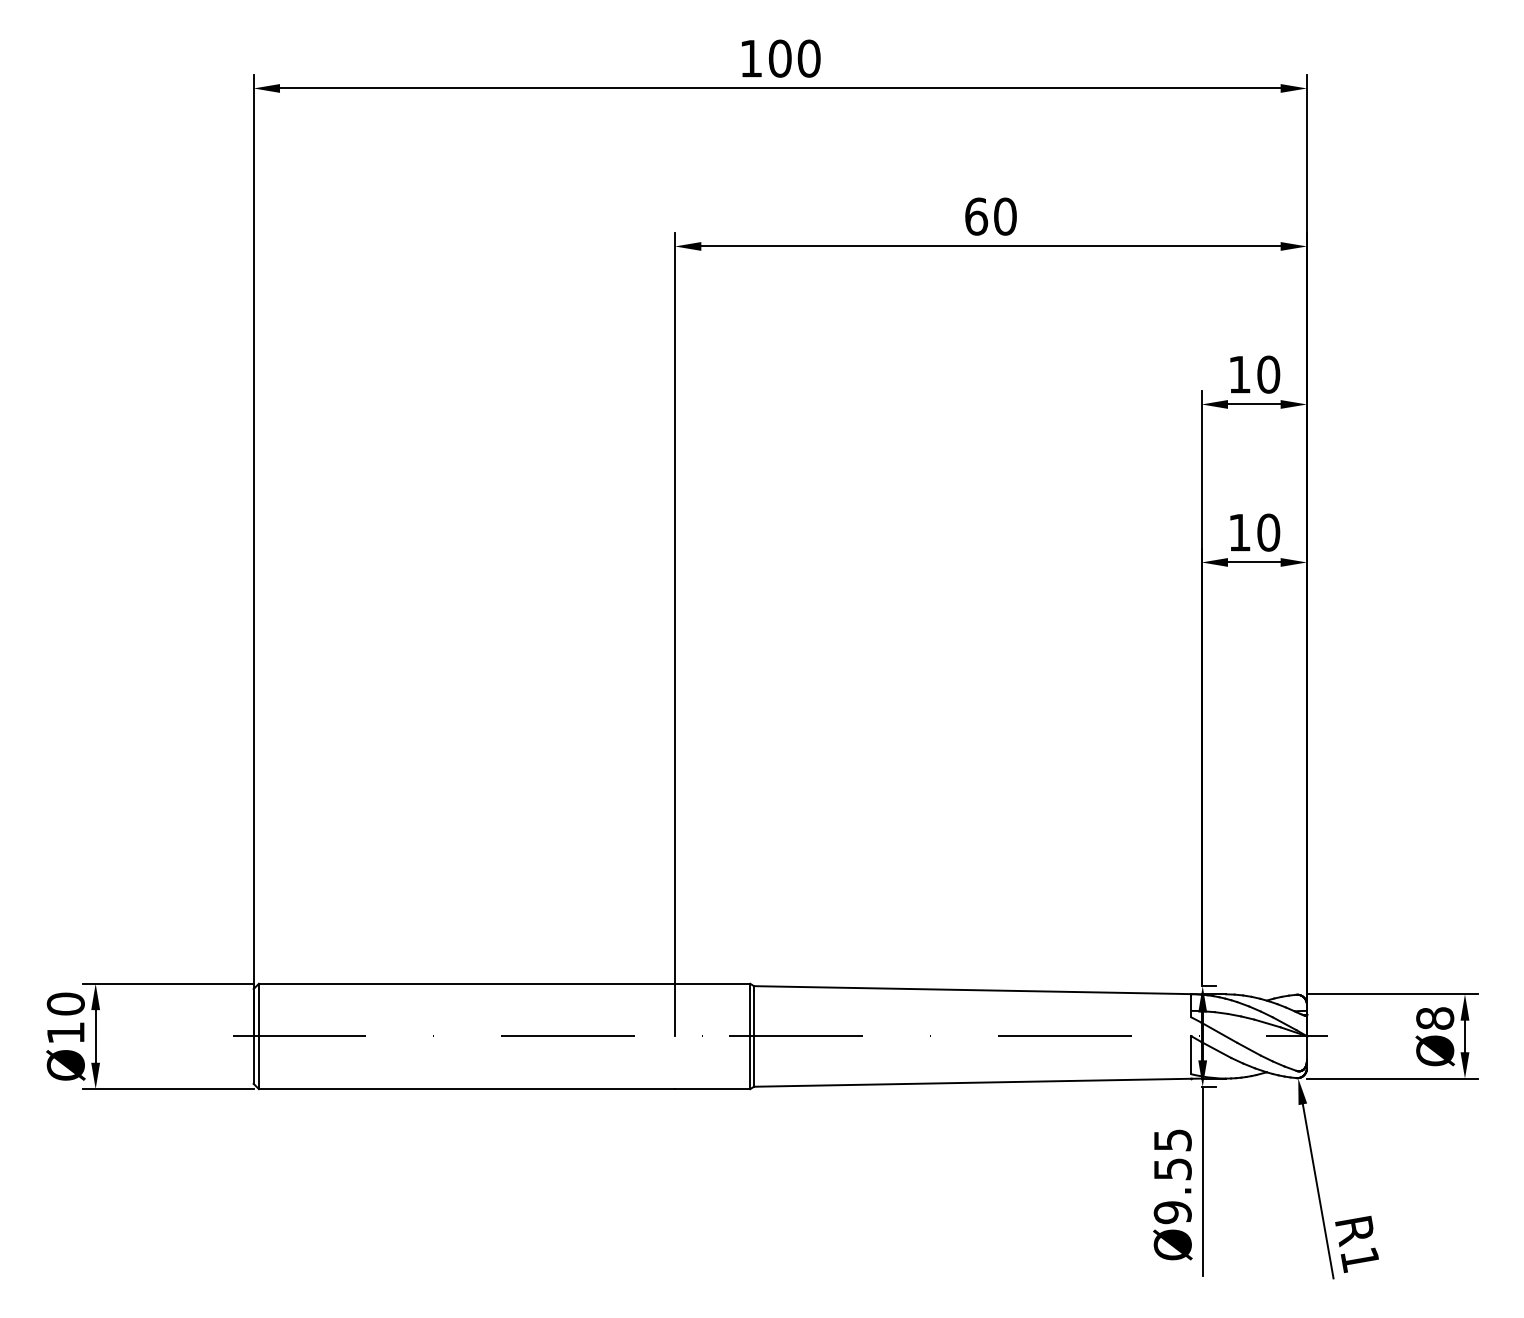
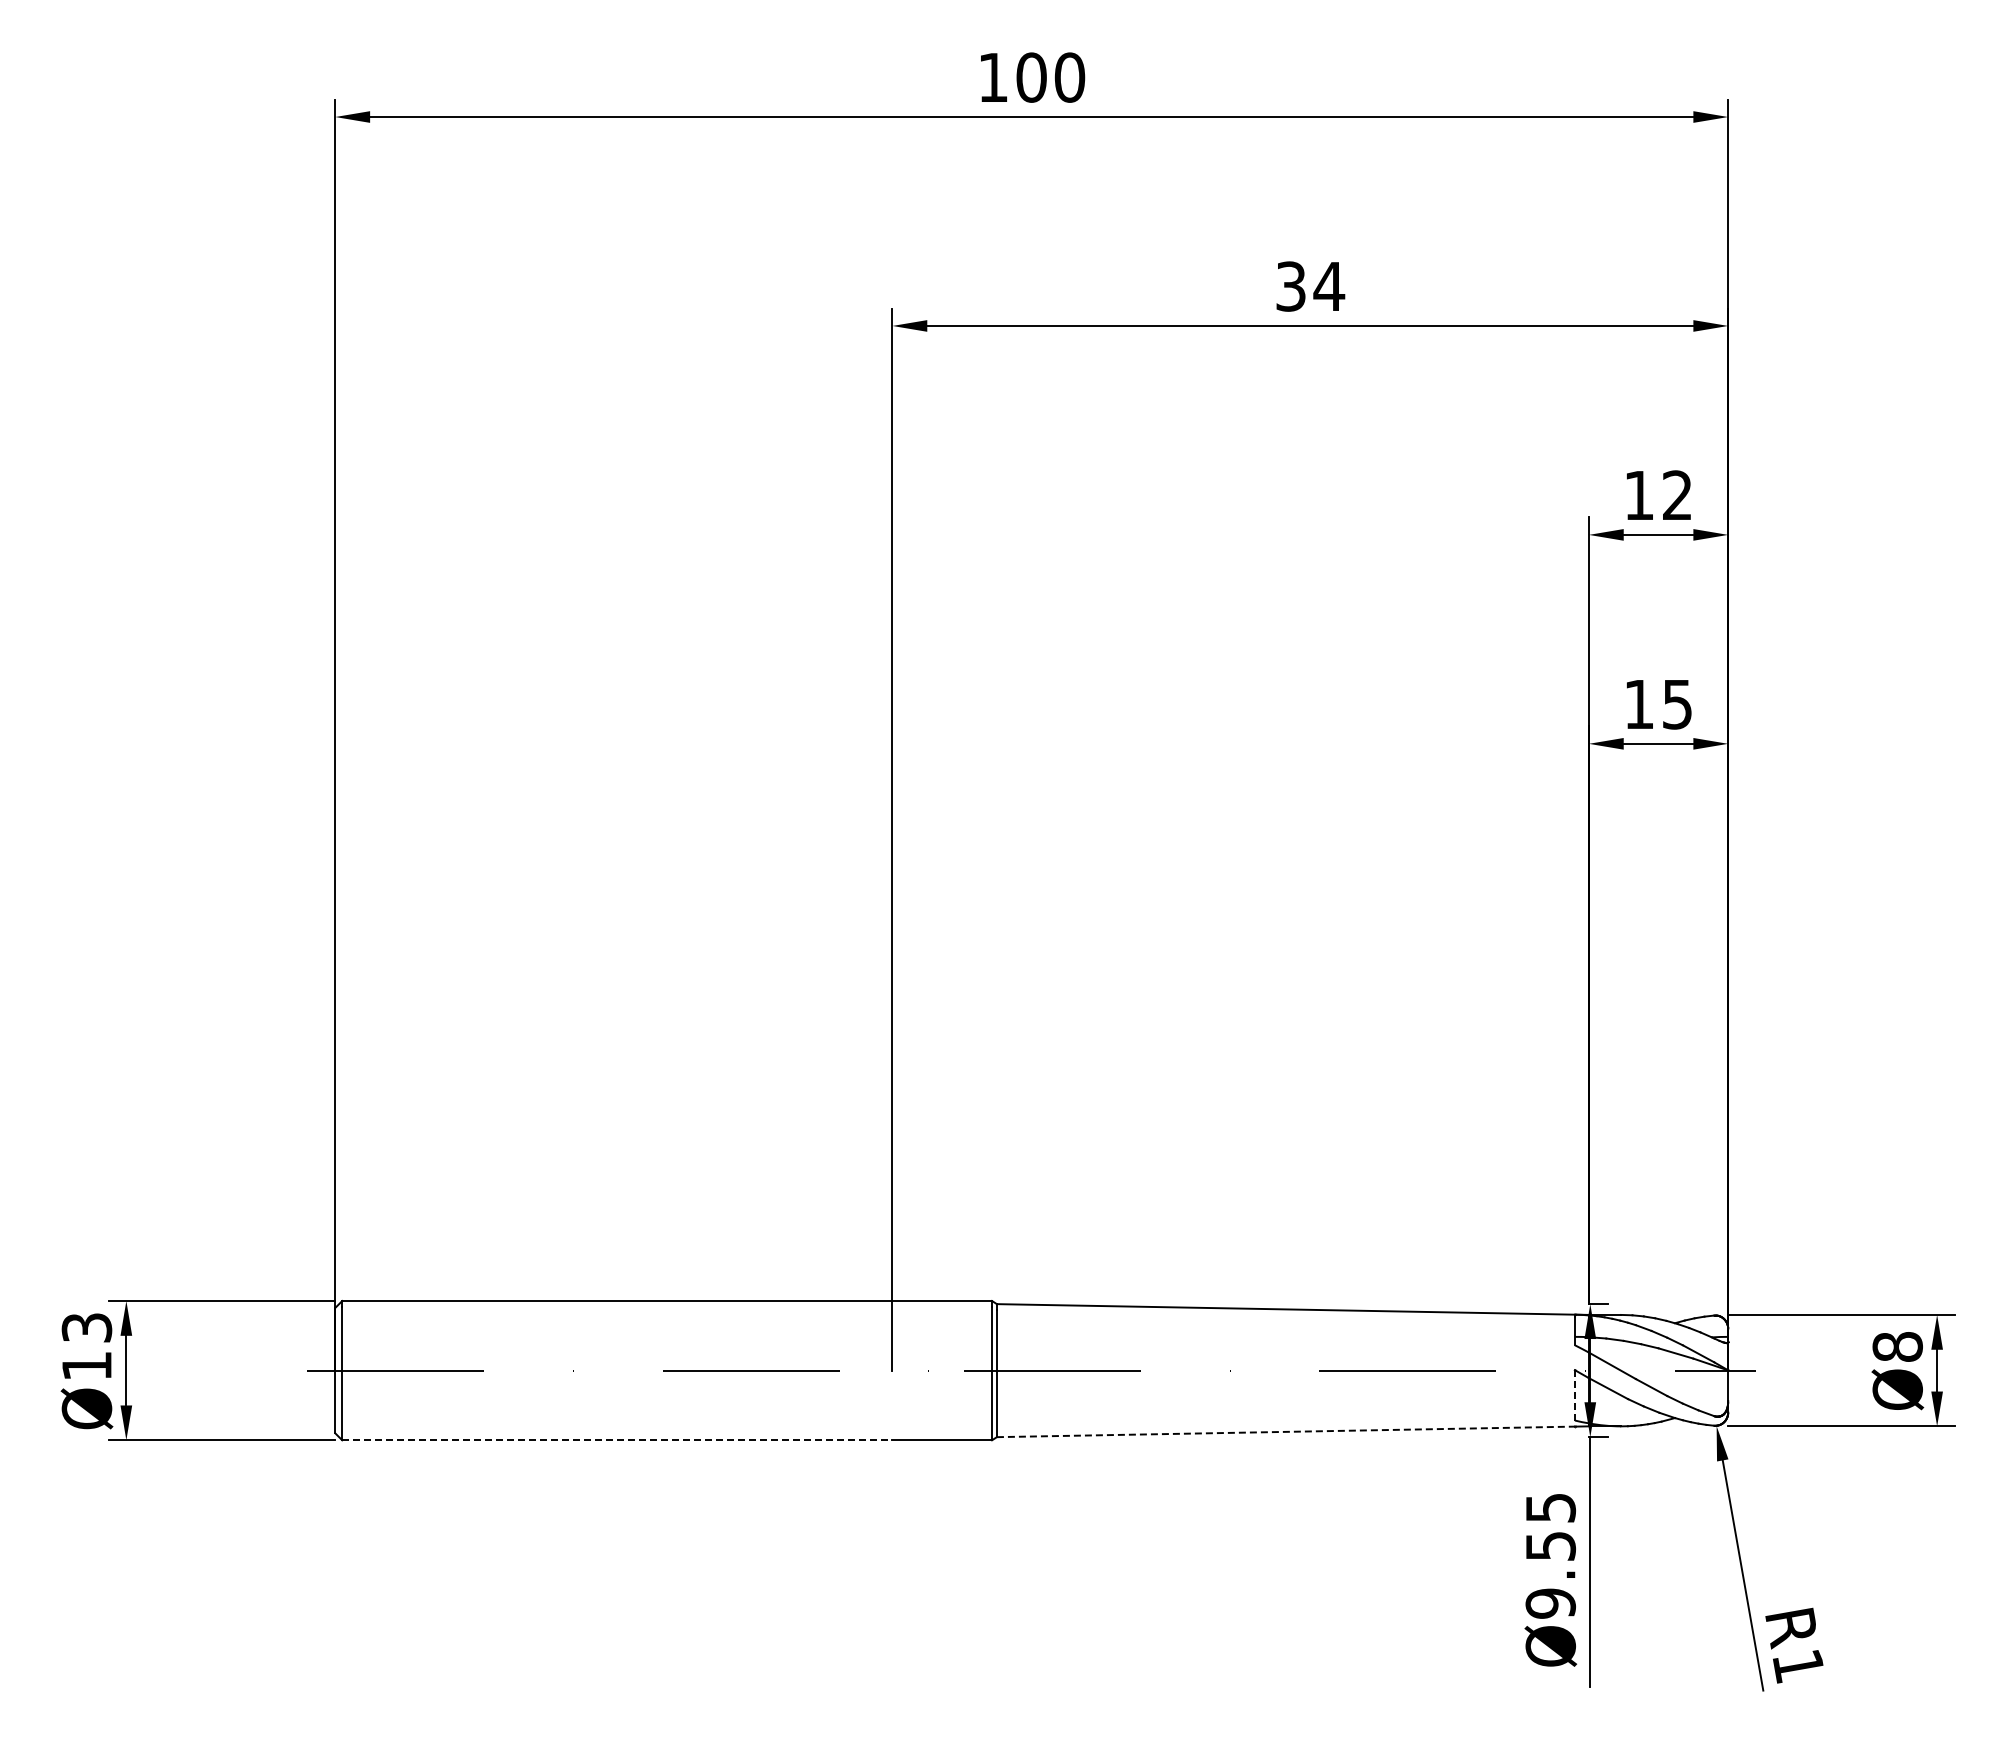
text: (991, 216) -> (1310, 286), 60 -> 34
text: (1268, 374) -> (1677, 495), 10 -> 12
text: (1268, 532) -> (1677, 704), 10 -> 15
text: (65, 1003) -> (86, 1327), Ø10 -> Ø13
line: (1190, 1055) -> (1574, 1395), solid -> dashed
line: (972, 1082) -> (1286, 1431), solid -> dashed
line: (467, 1089) -> (617, 1440), solid -> dashed

